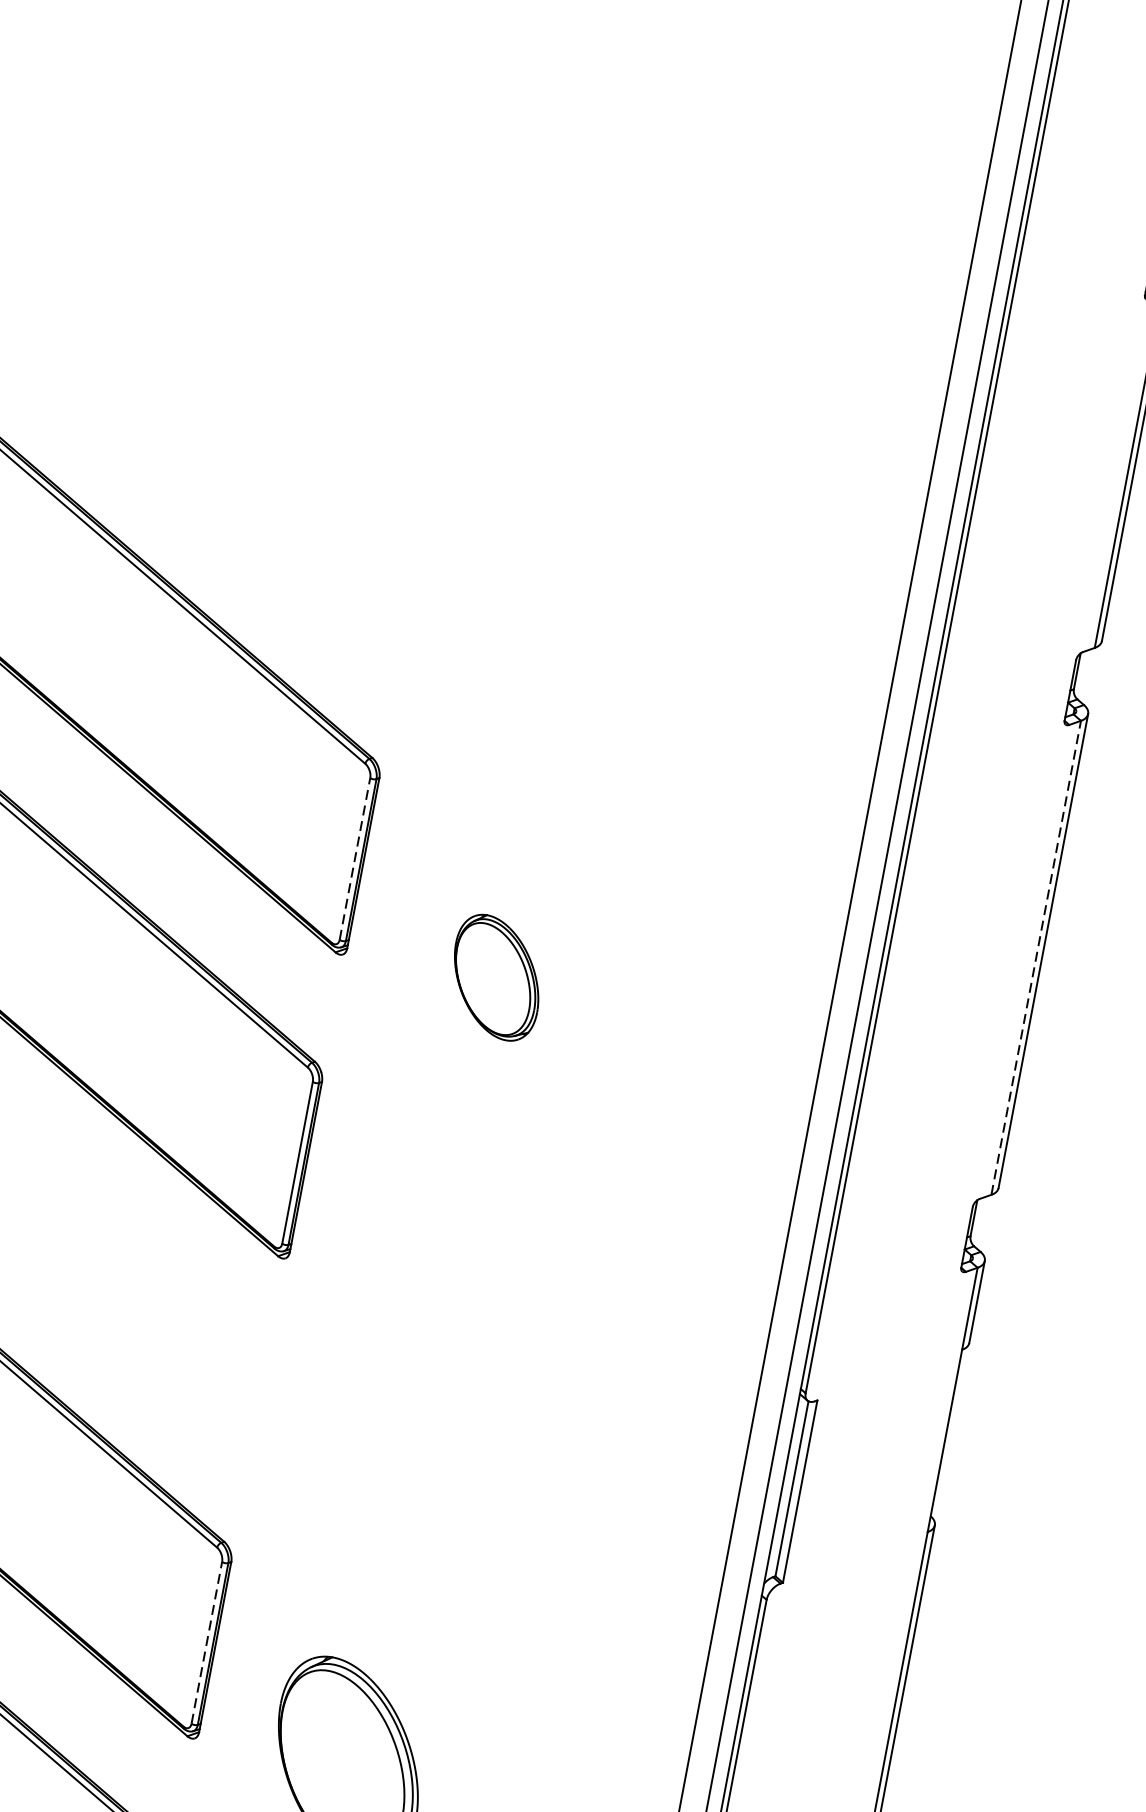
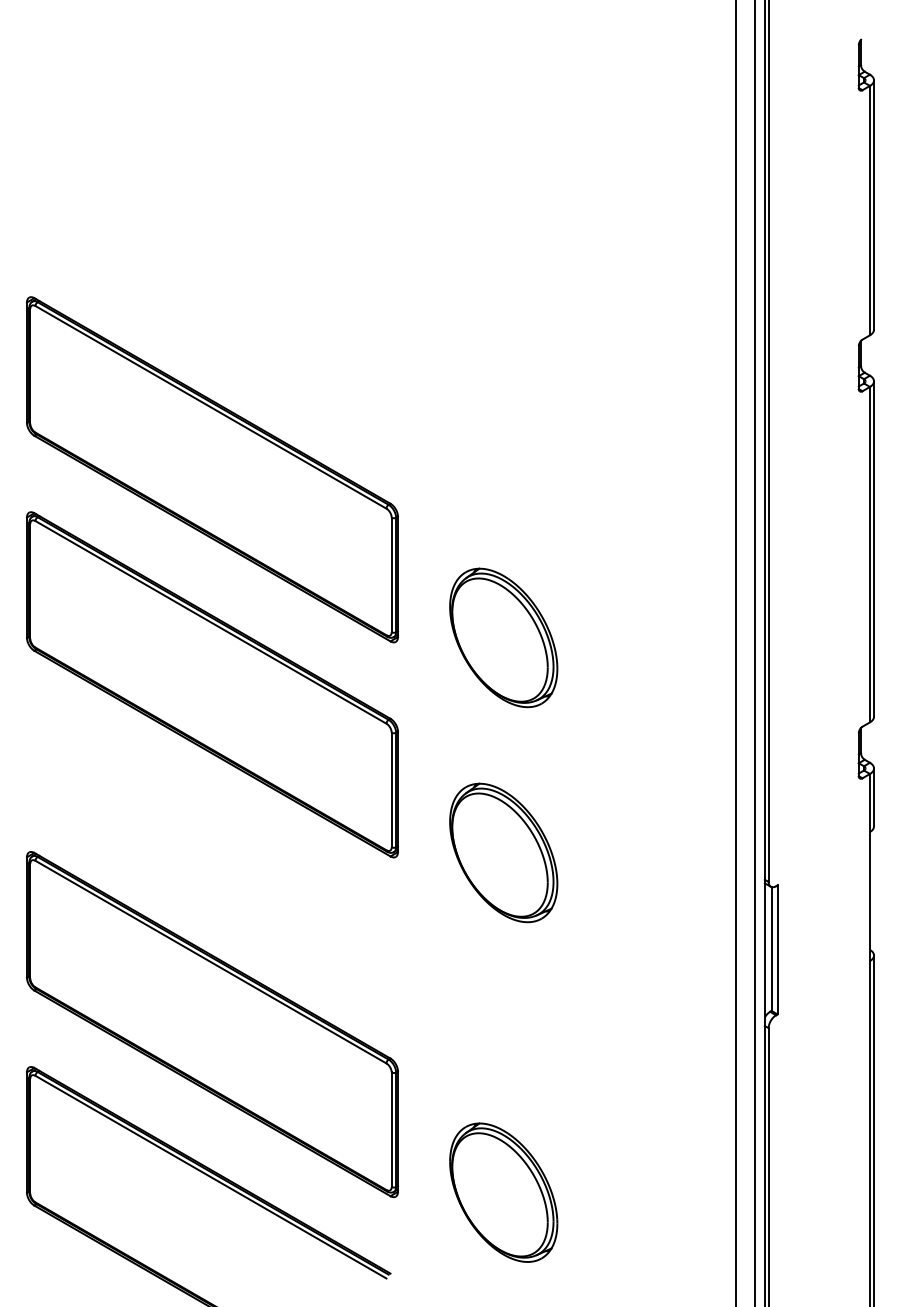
line: (354, 858) -> (391, 574), dashed -> solid
line: (1035, 957) -> (869, 554), dashed -> solid
part: (496, 977) -> (503, 637), size x1.67
part: (438, 1280) -> (503, 852), added
line: (206, 1642) -> (391, 1129), dashed -> solid

